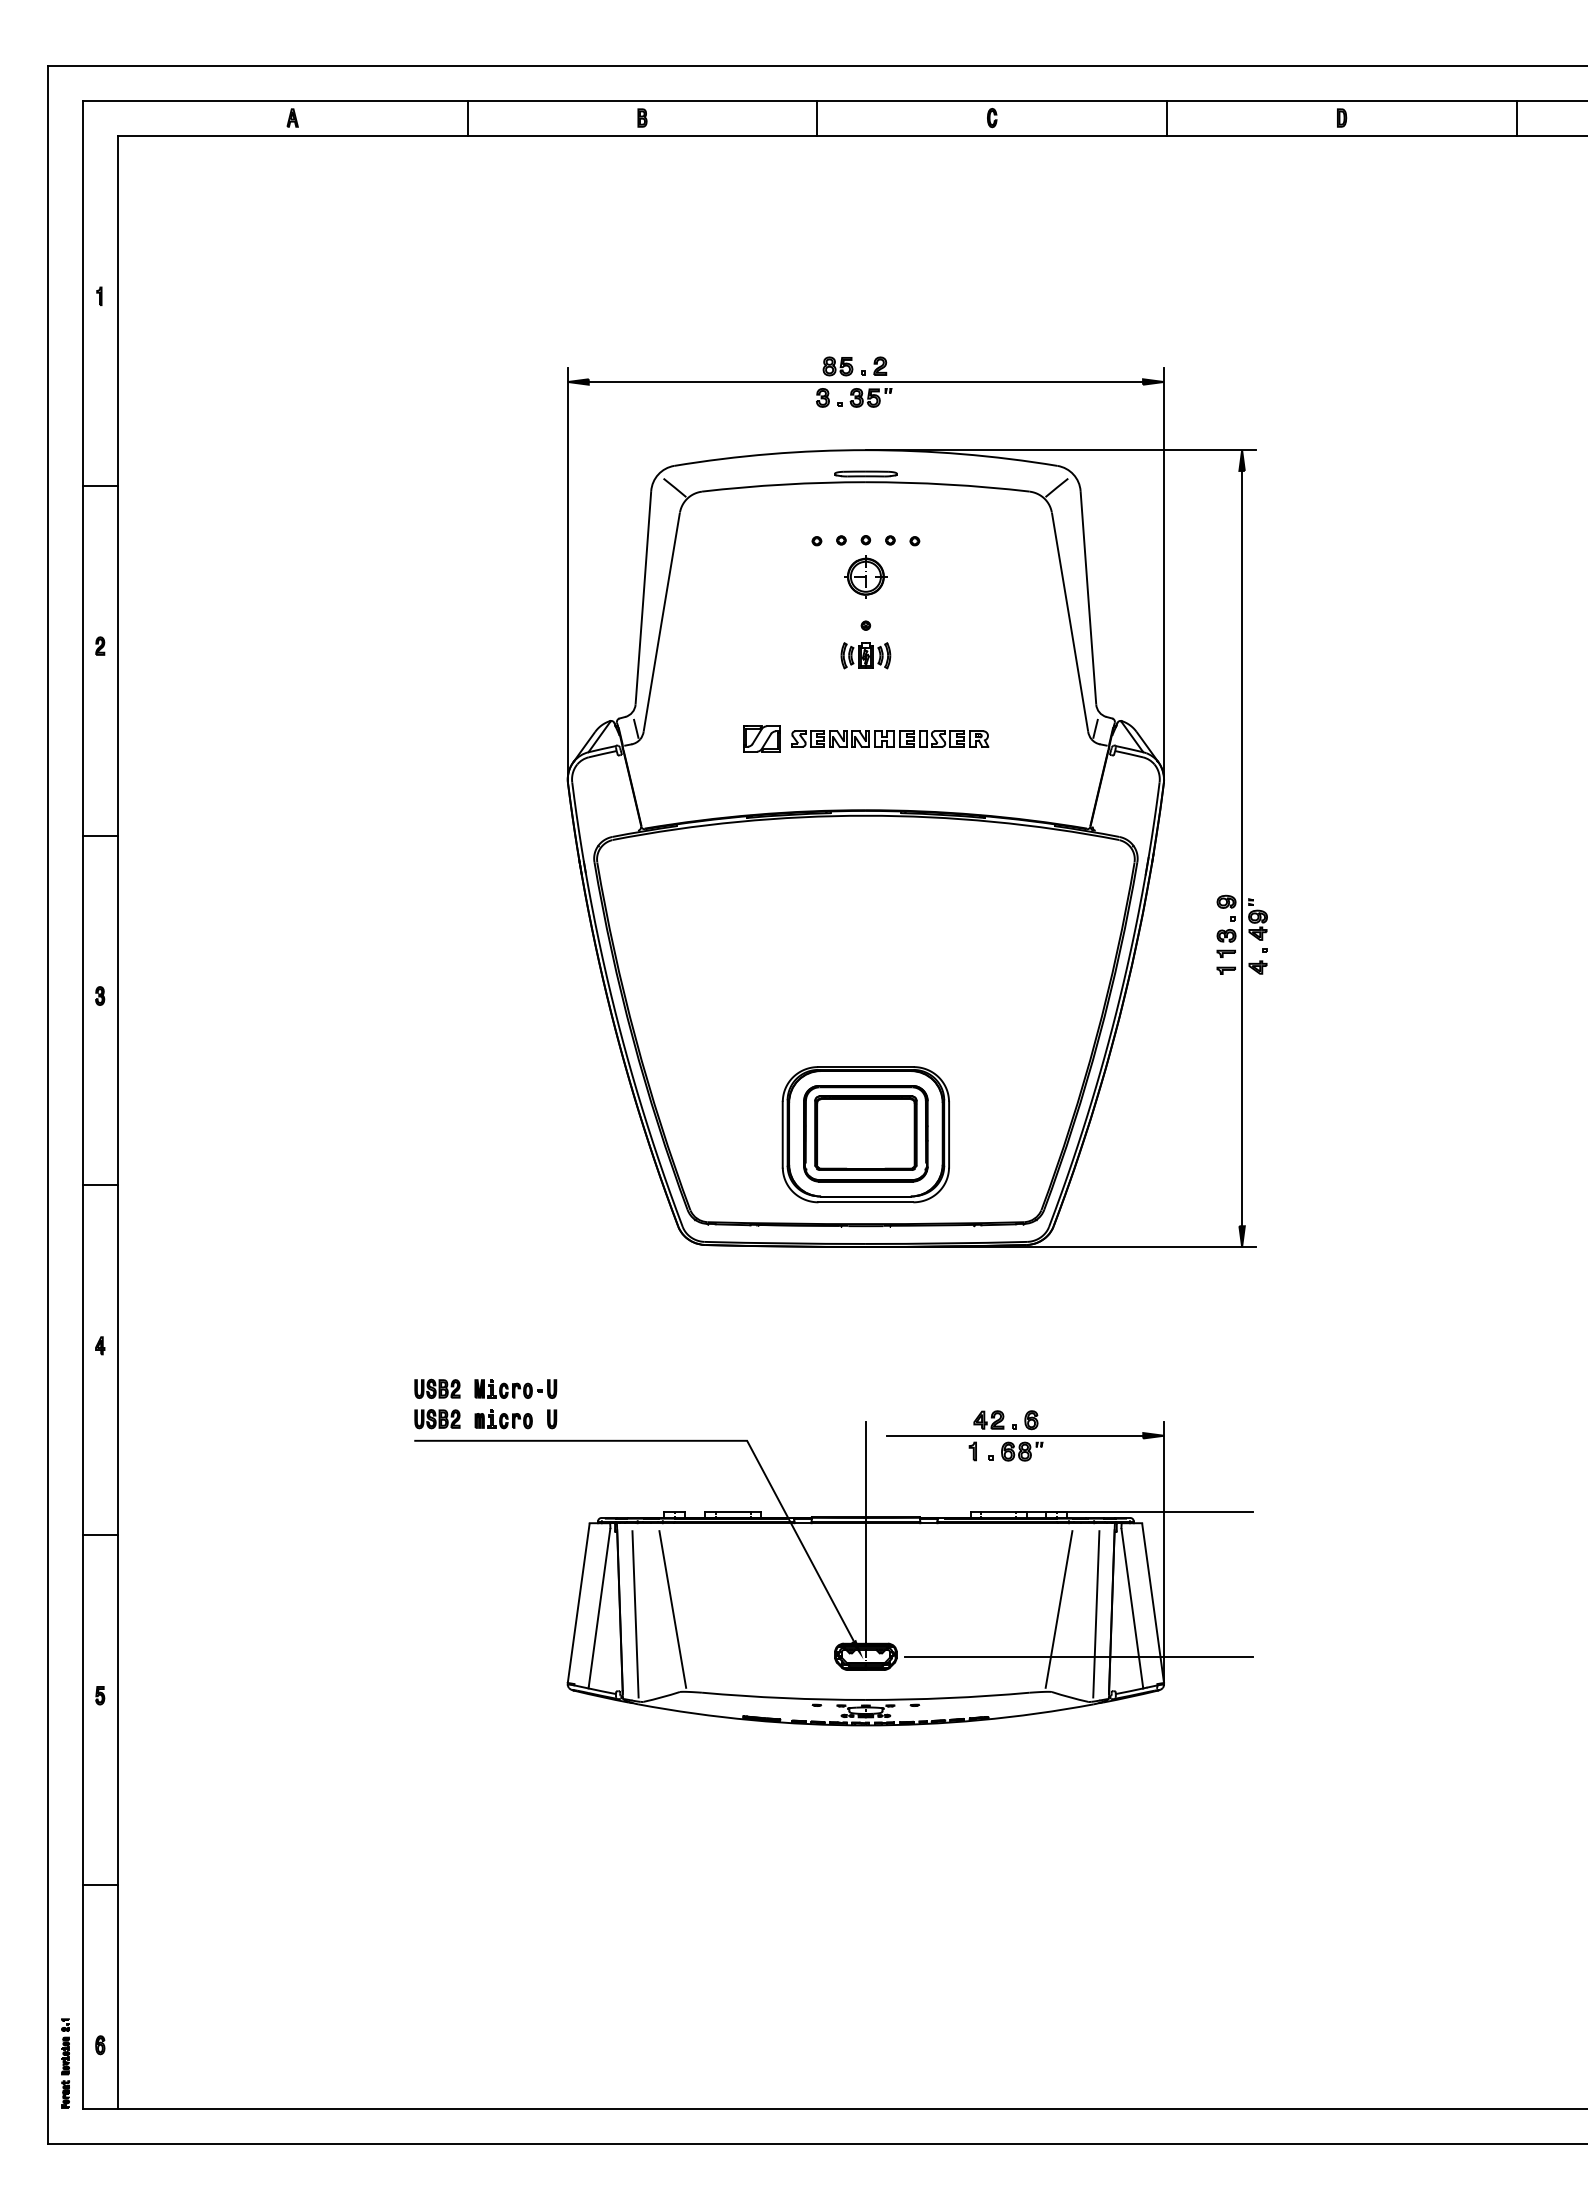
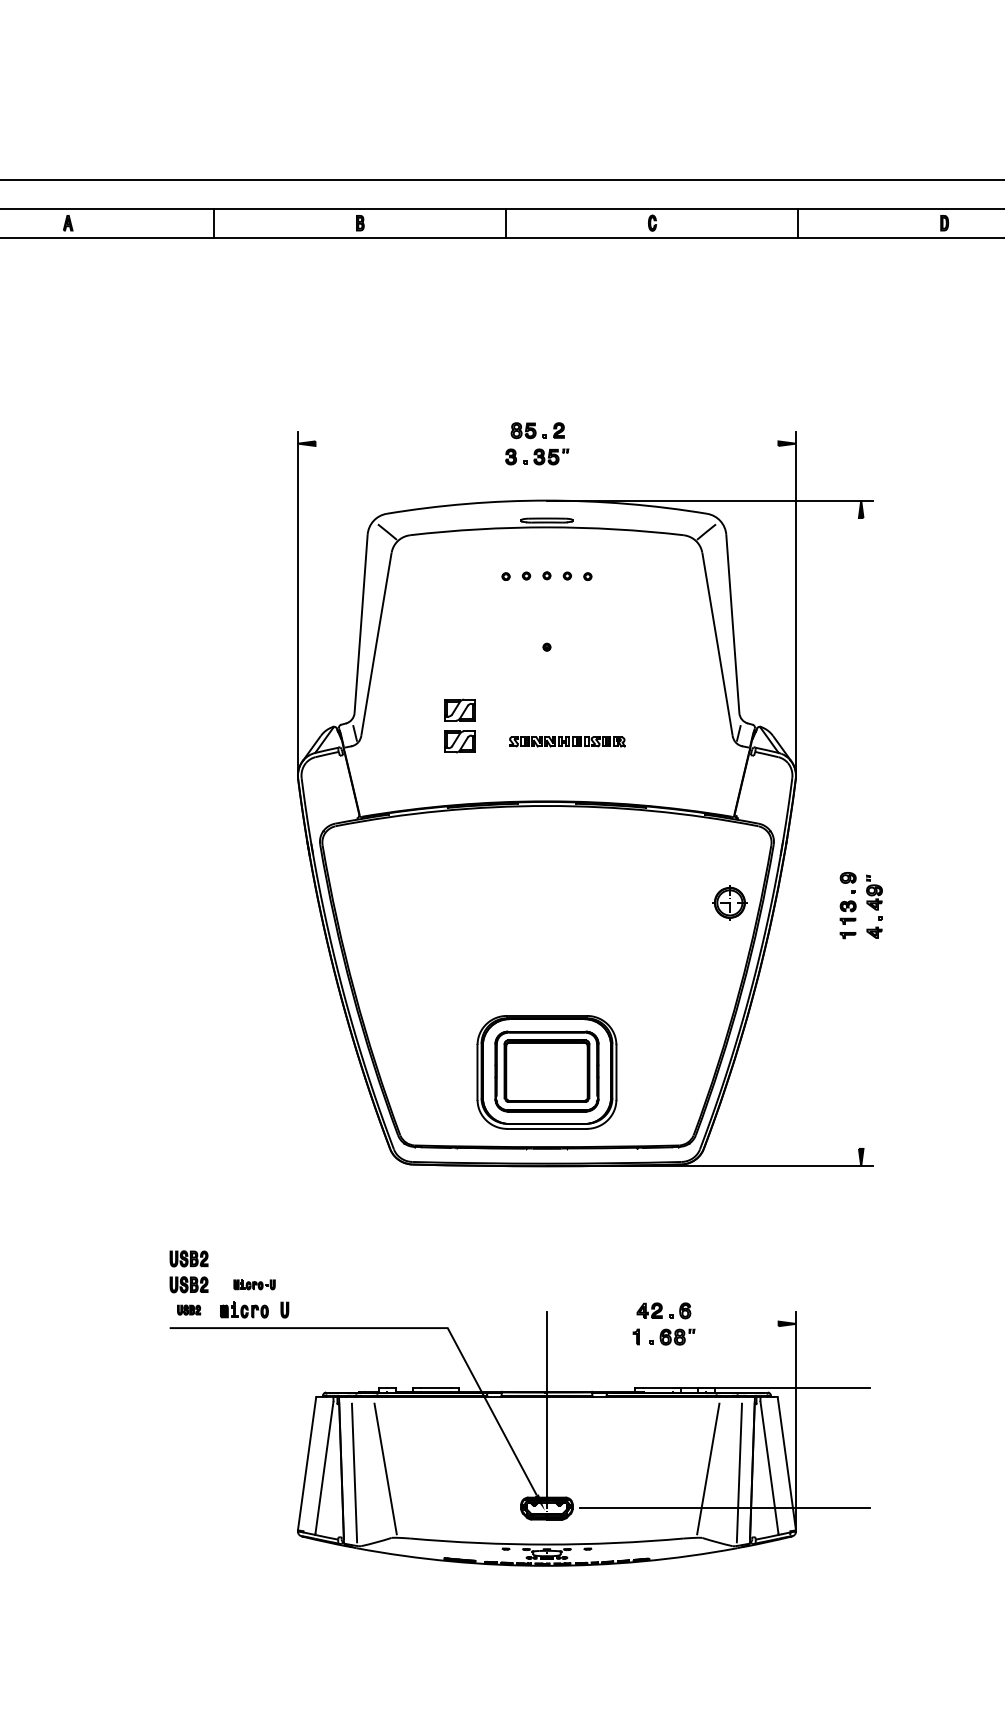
line: (865, 382) -> (546, 444), removed
part: (865, 576) -> (729, 902), moved
part: (865, 655) -> (546, 672), removed
part: (761, 700) -> (459, 709), added
part: (890, 738) -> (567, 741), size x0.7
line: (1242, 848) -> (861, 833), removed
part: (437, 1357) -> (189, 1258), added
part: (515, 1388) -> (254, 1284), size x0.6
part: (437, 1419) -> (189, 1310), size x0.6
line: (1014, 1435) -> (671, 1323), removed

